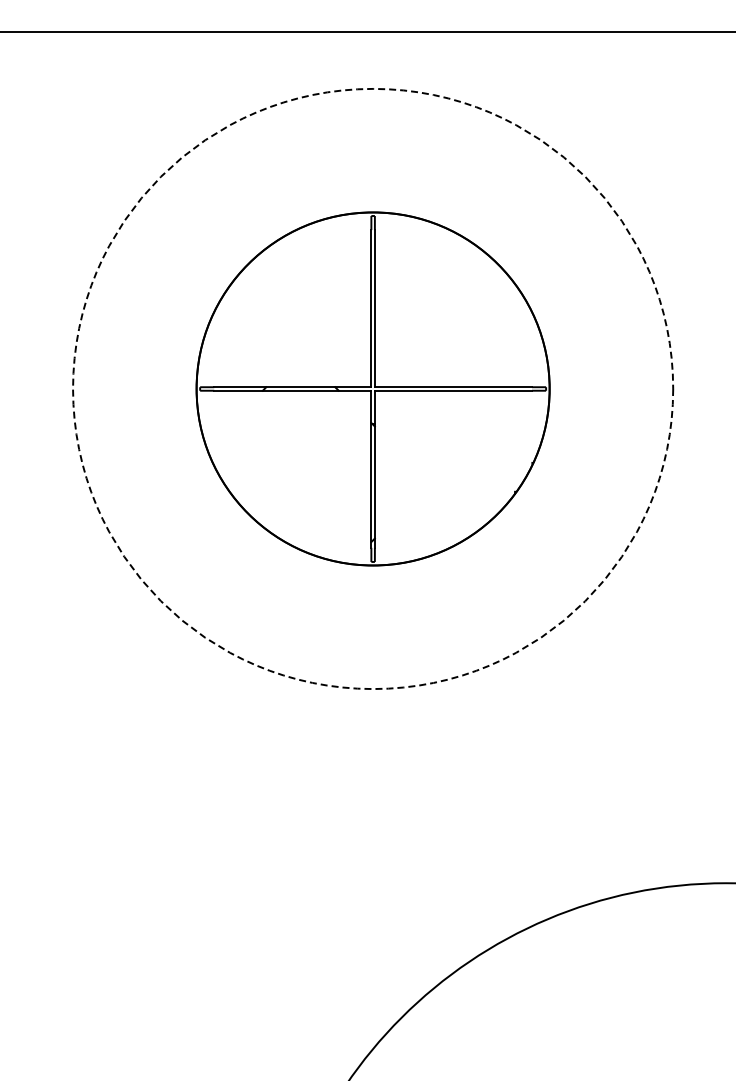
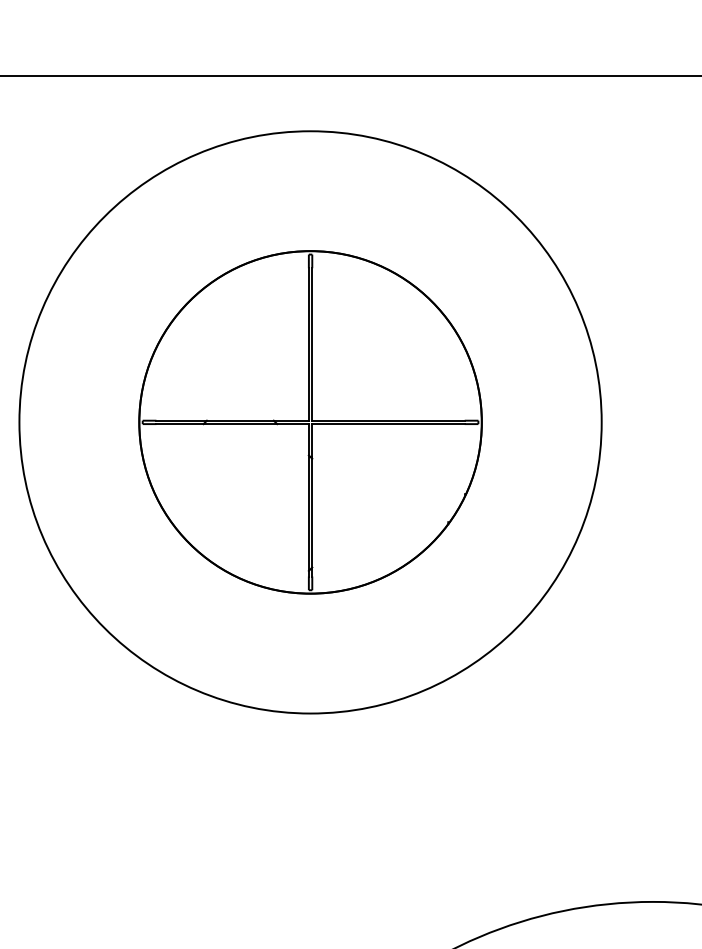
circle: (373, 388) -> (310, 421), dashed -> solid

